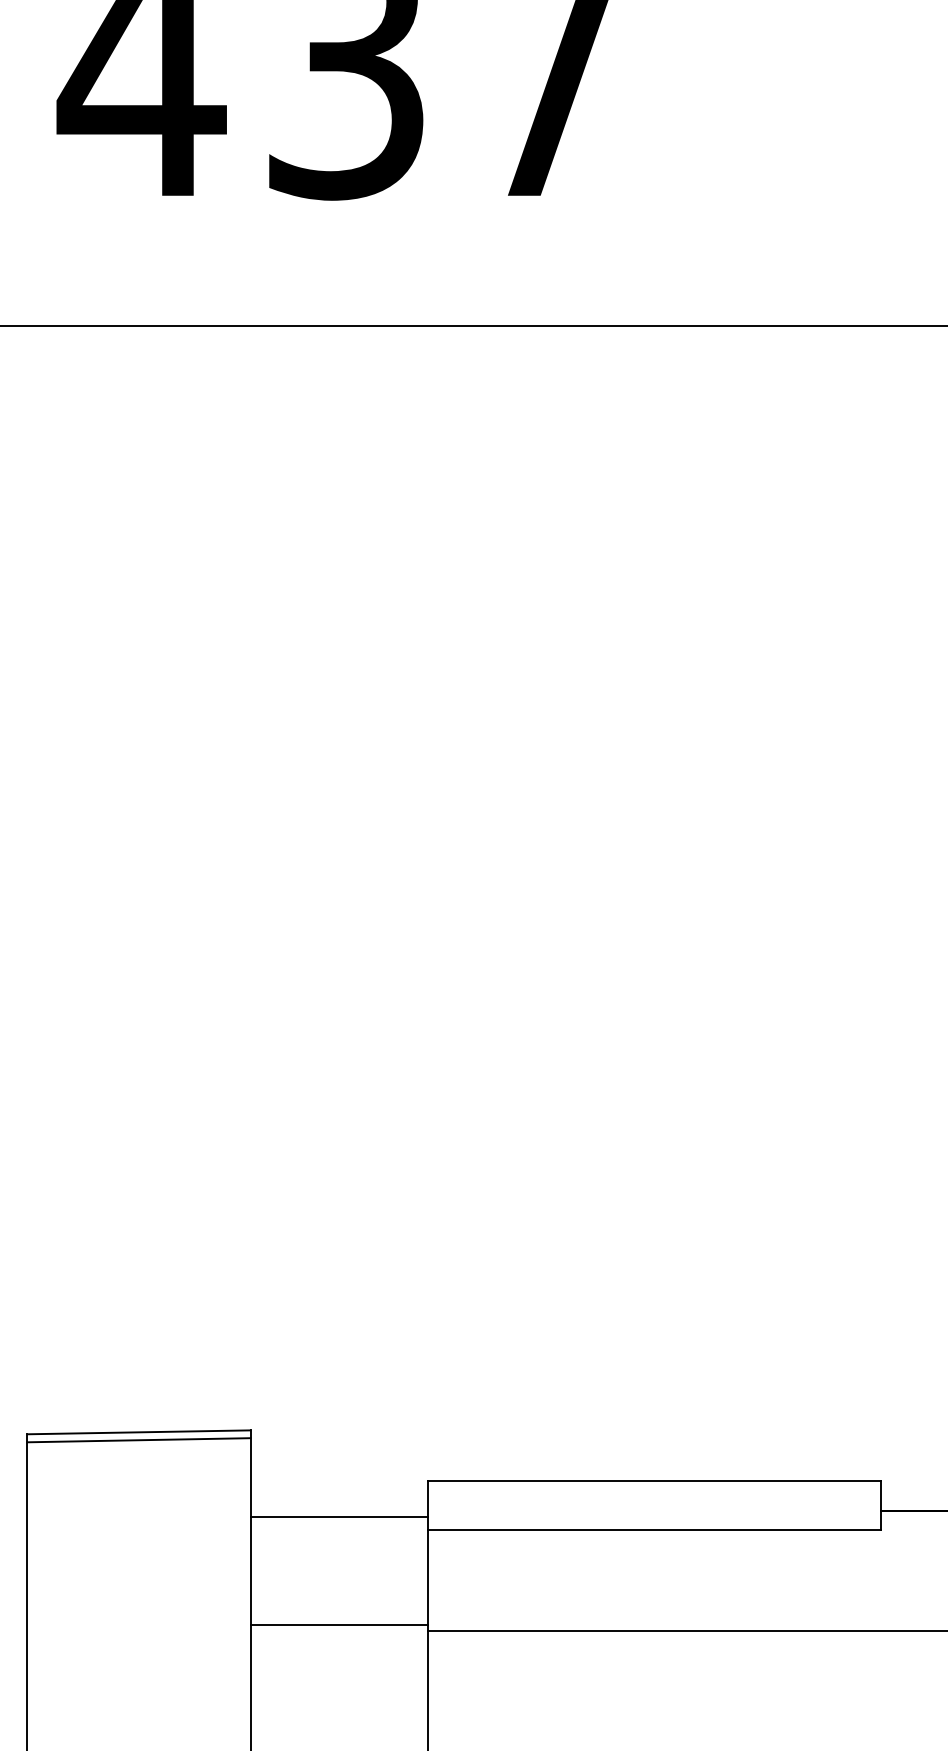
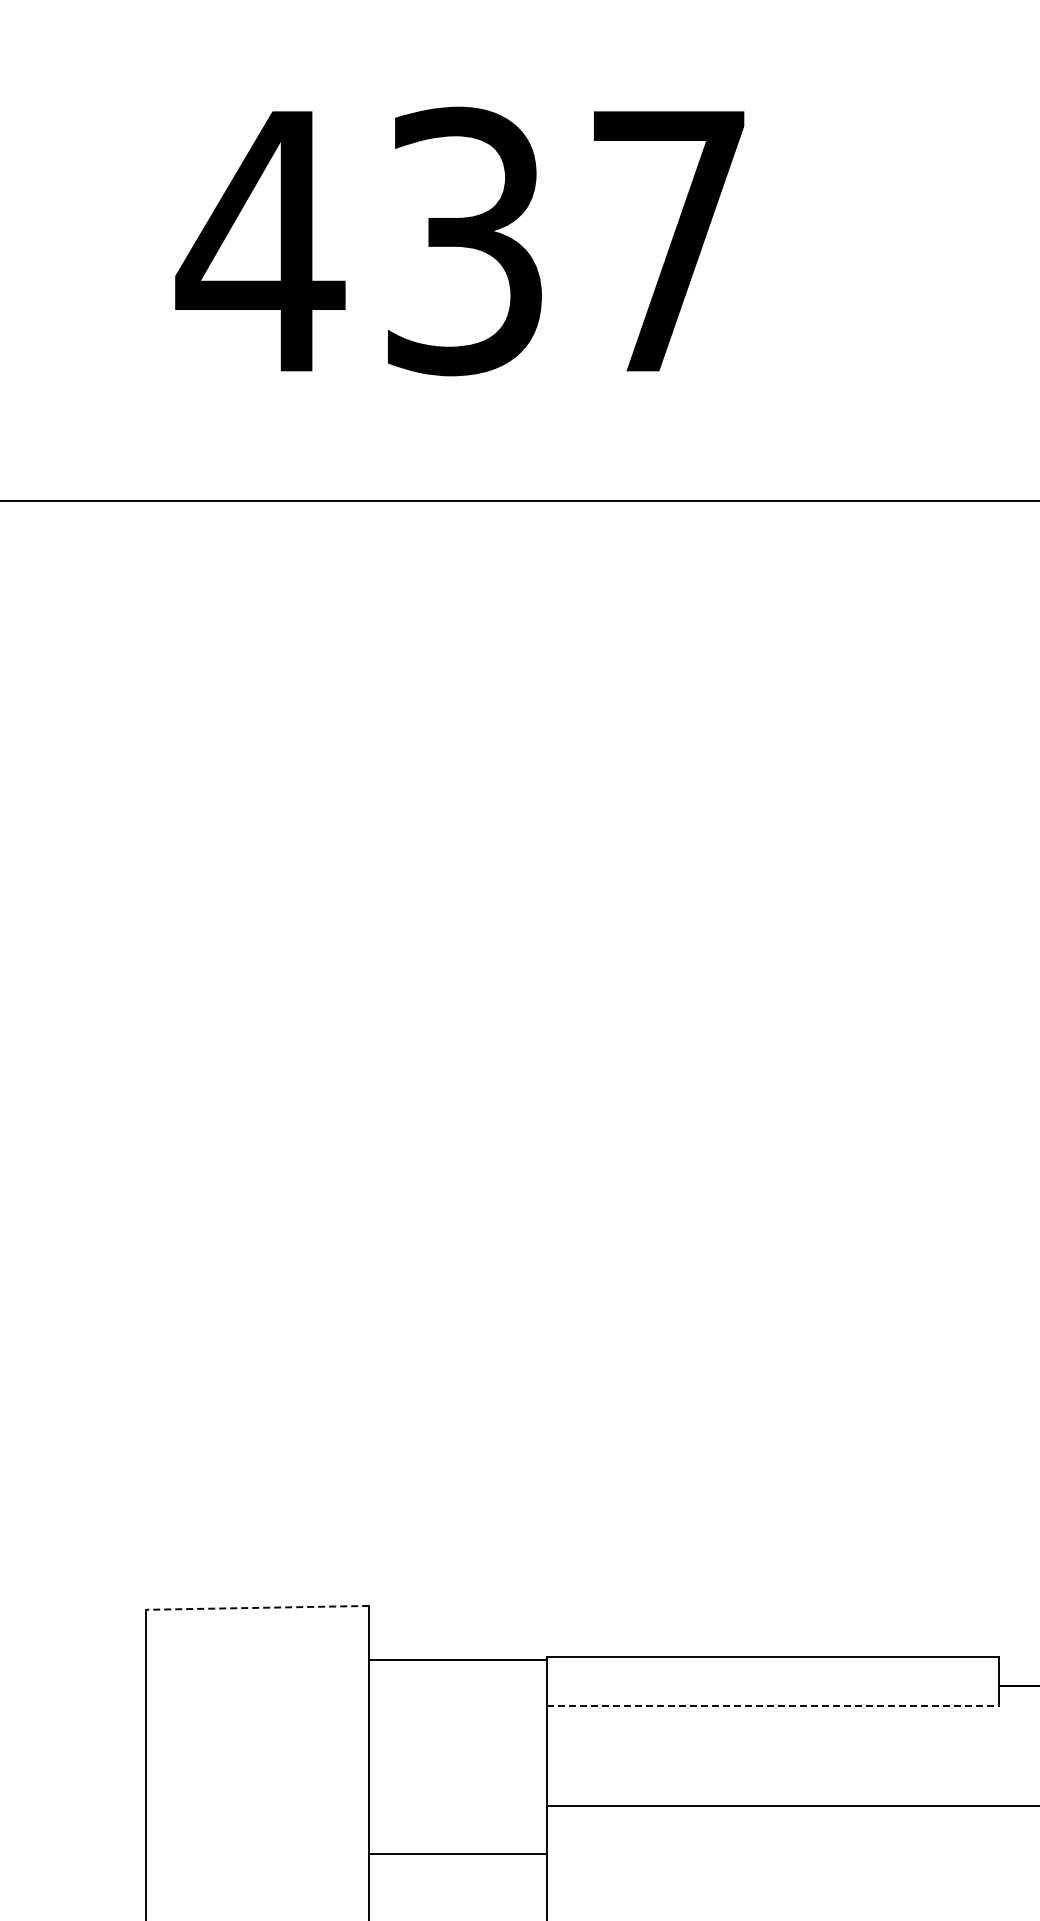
line: (138, 1431) -> (257, 1607), solid -> dashed
line: (138, 1439) -> (257, 1615), removed
line: (338, 1516) -> (457, 1659), moved
line: (654, 1529) -> (773, 1705), solid -> dashed
line: (338, 1624) -> (457, 1853), moved

